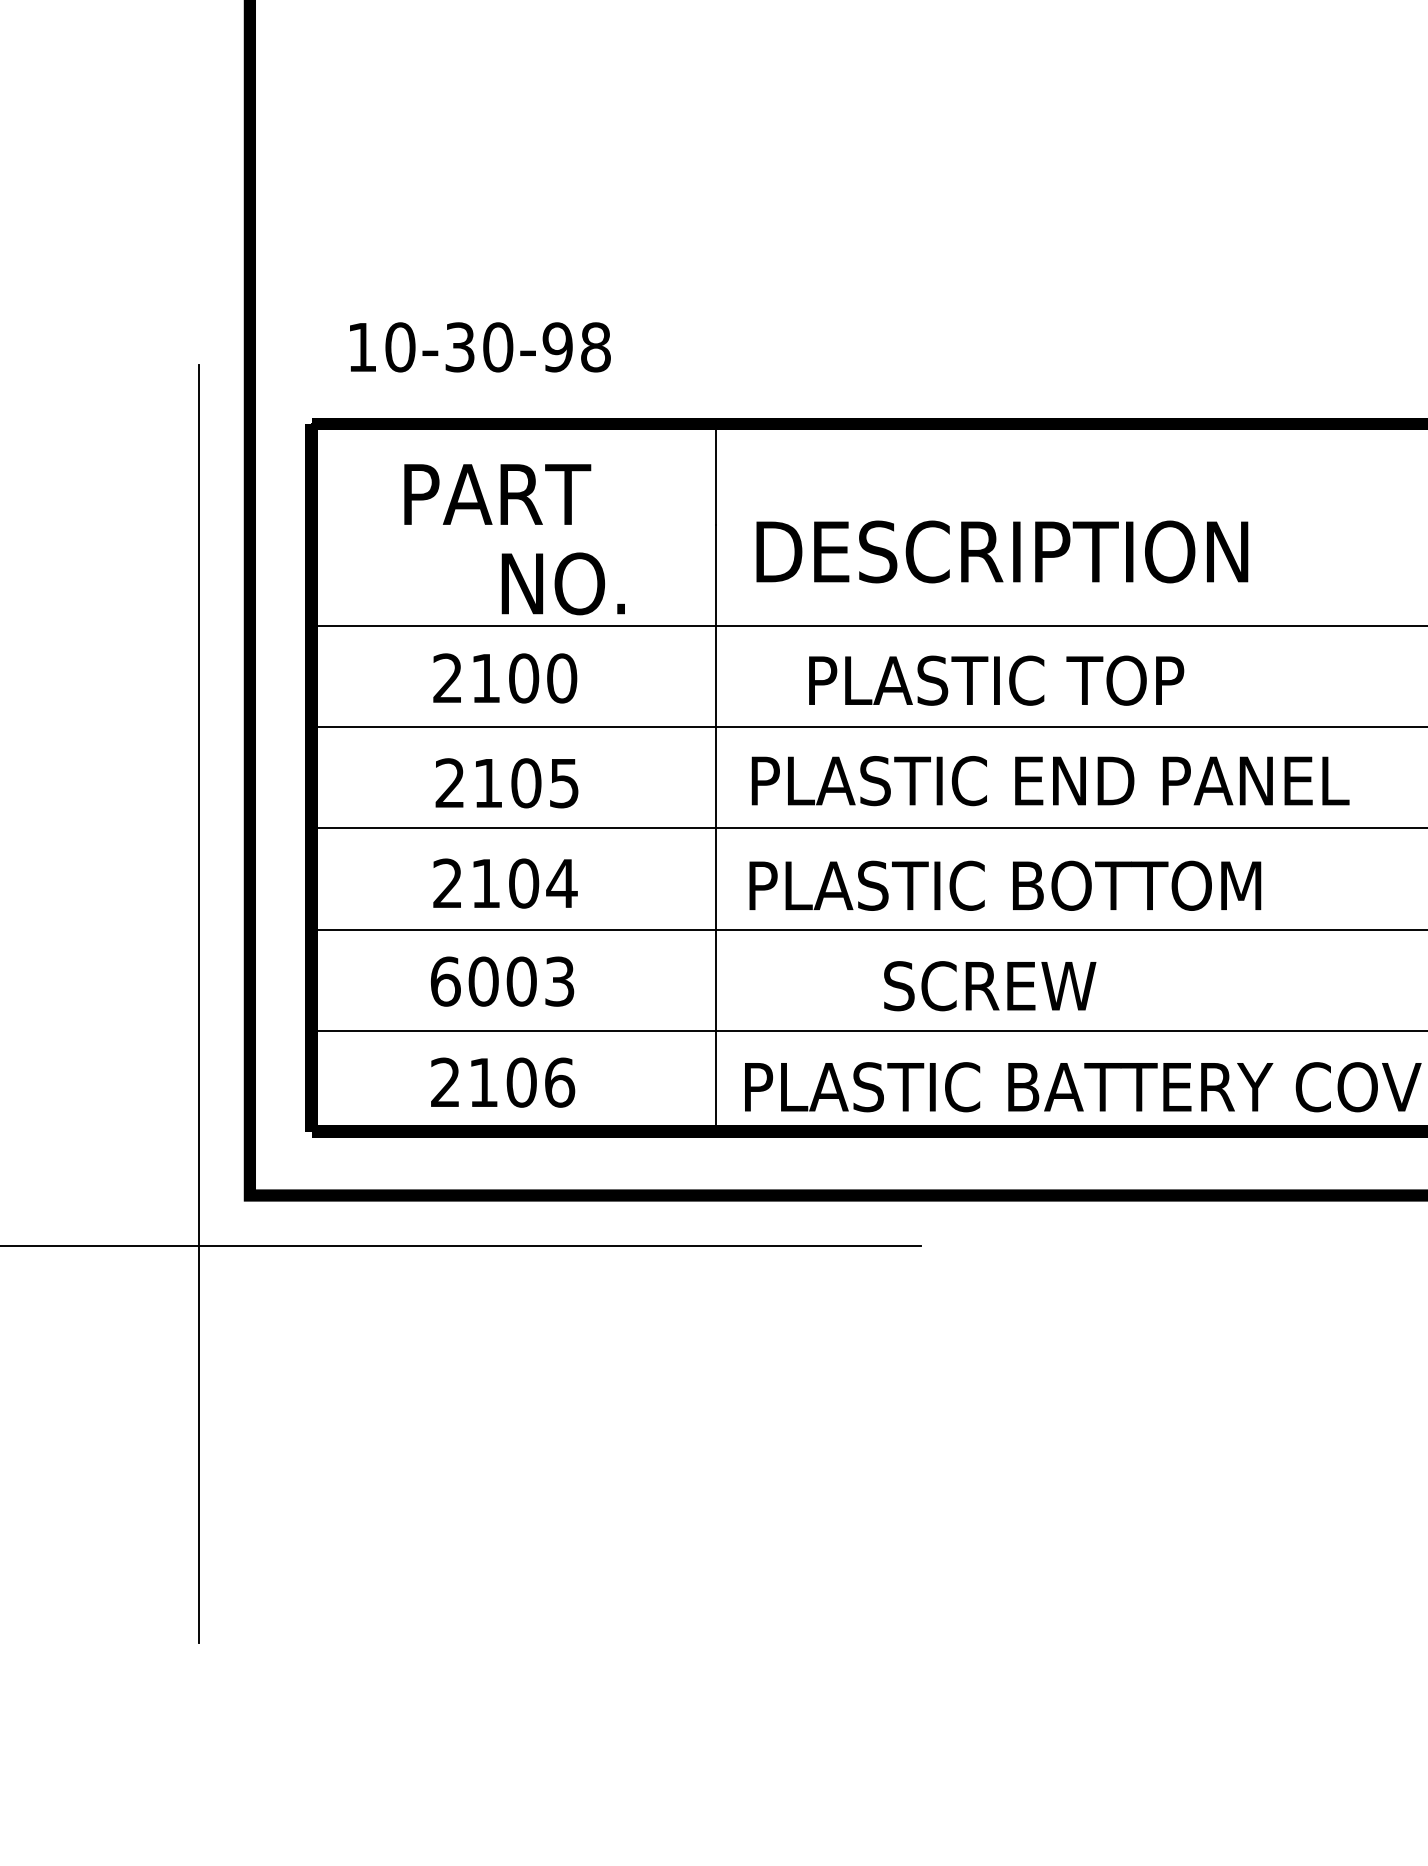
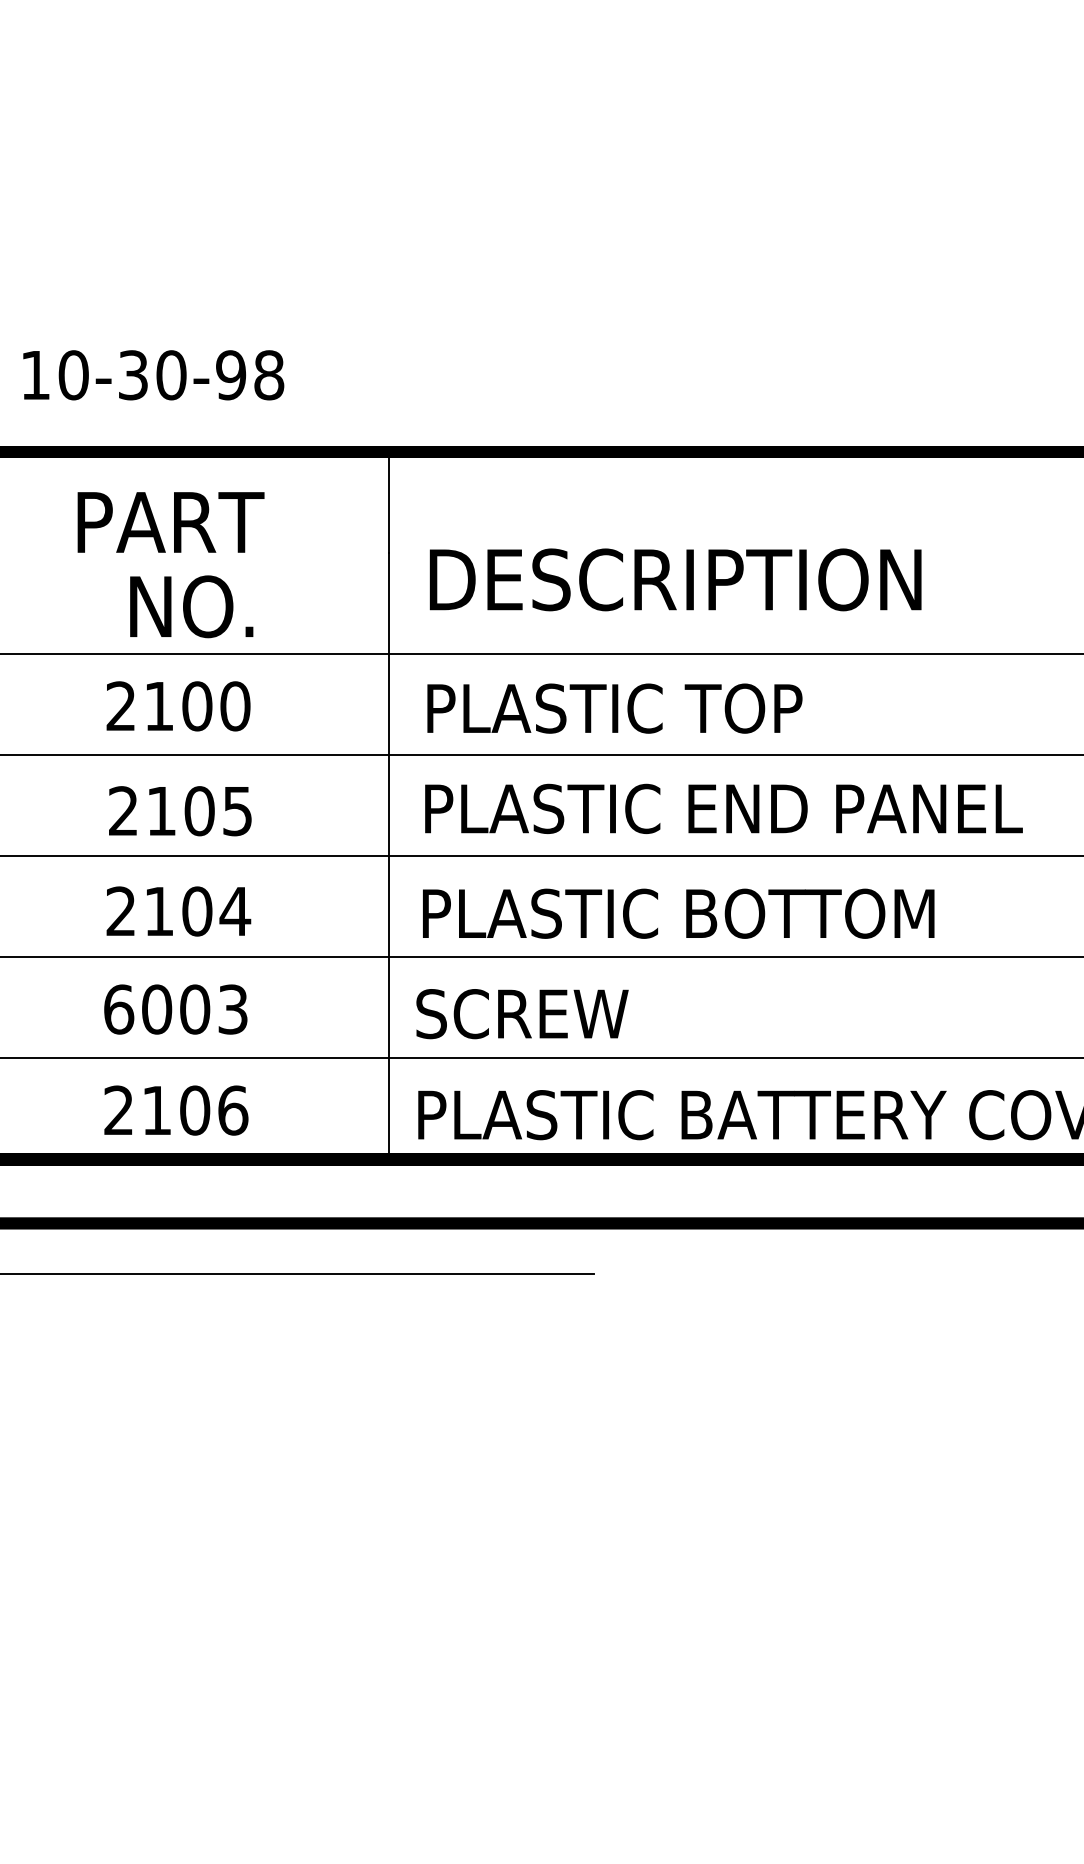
text: (562, 583) -> (190, 606), moved
text: (996, 680) -> (614, 708), moved
text: (990, 986) -> (522, 1014), moved

